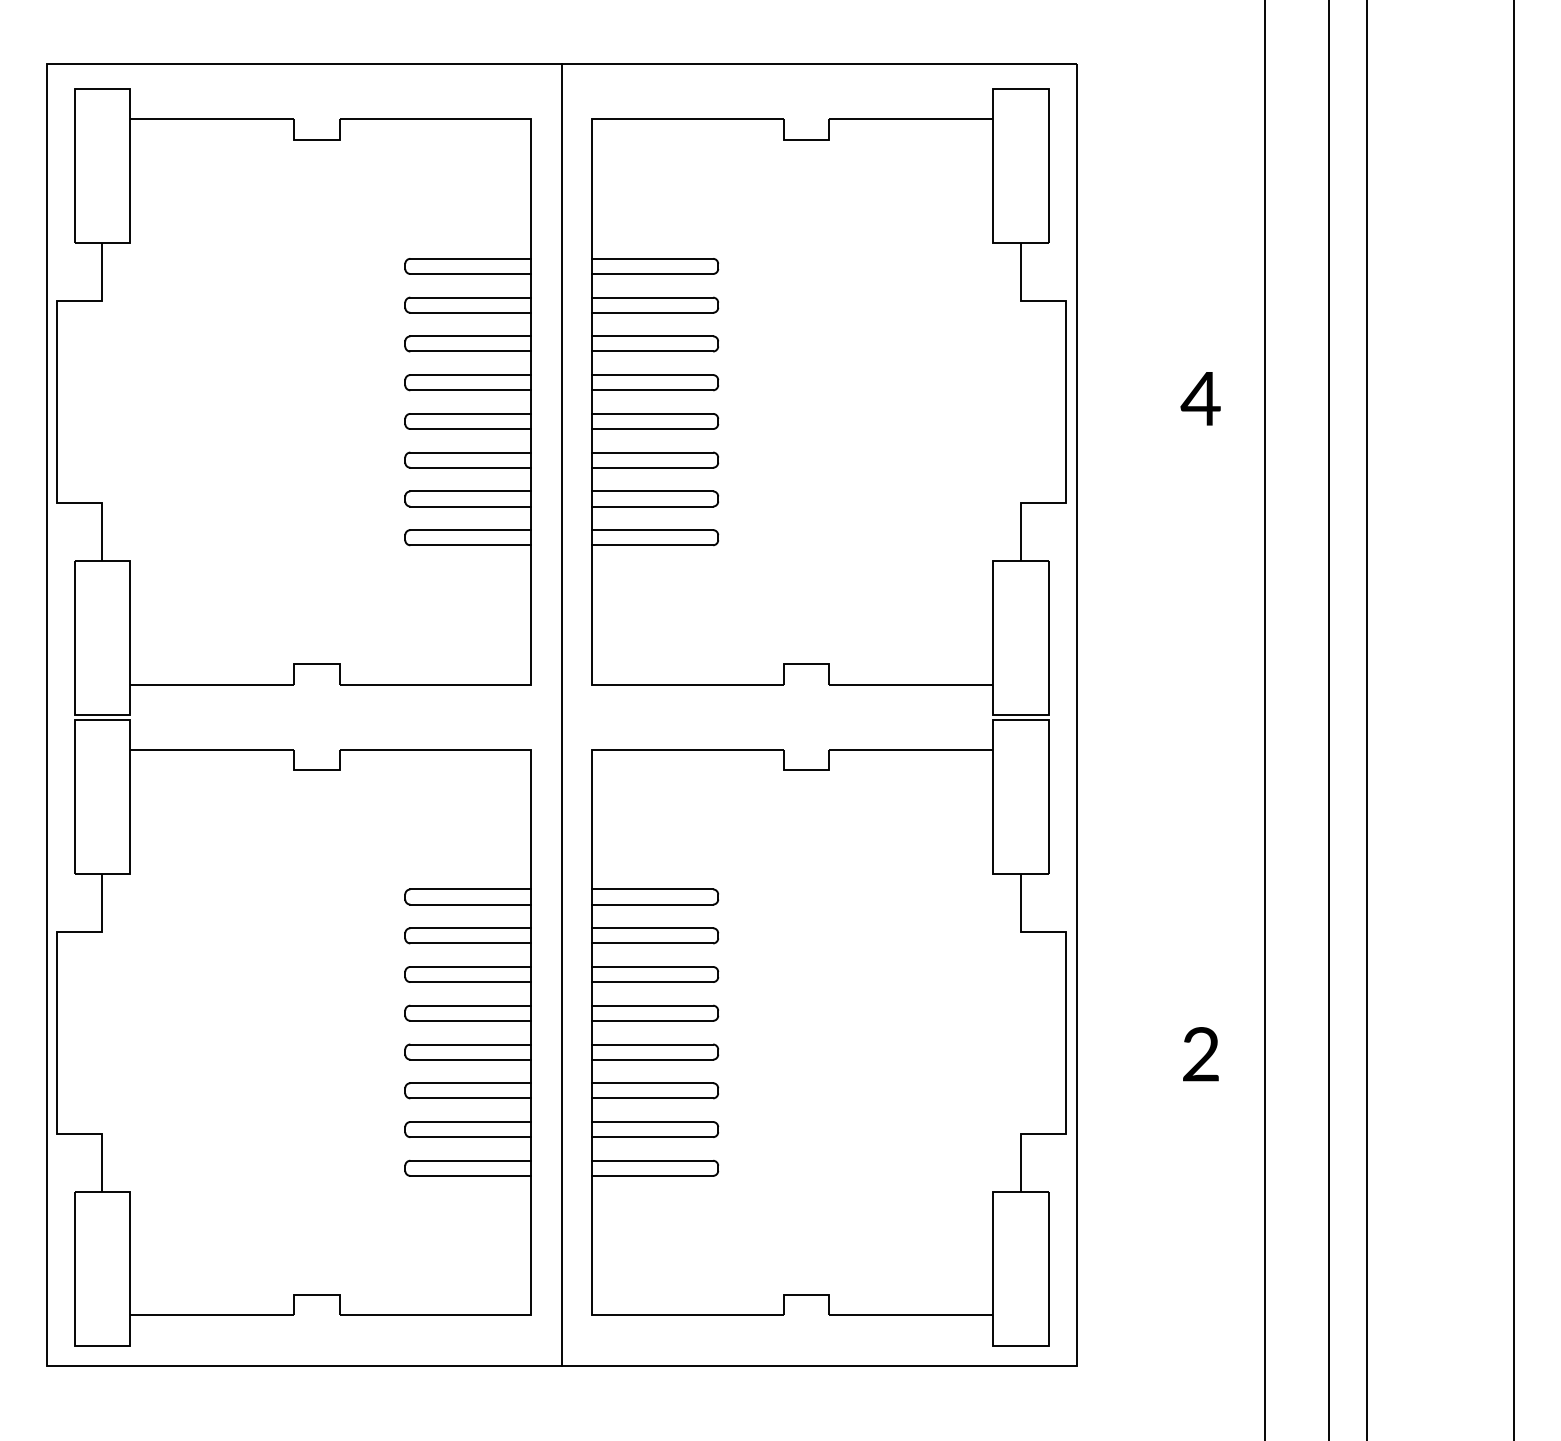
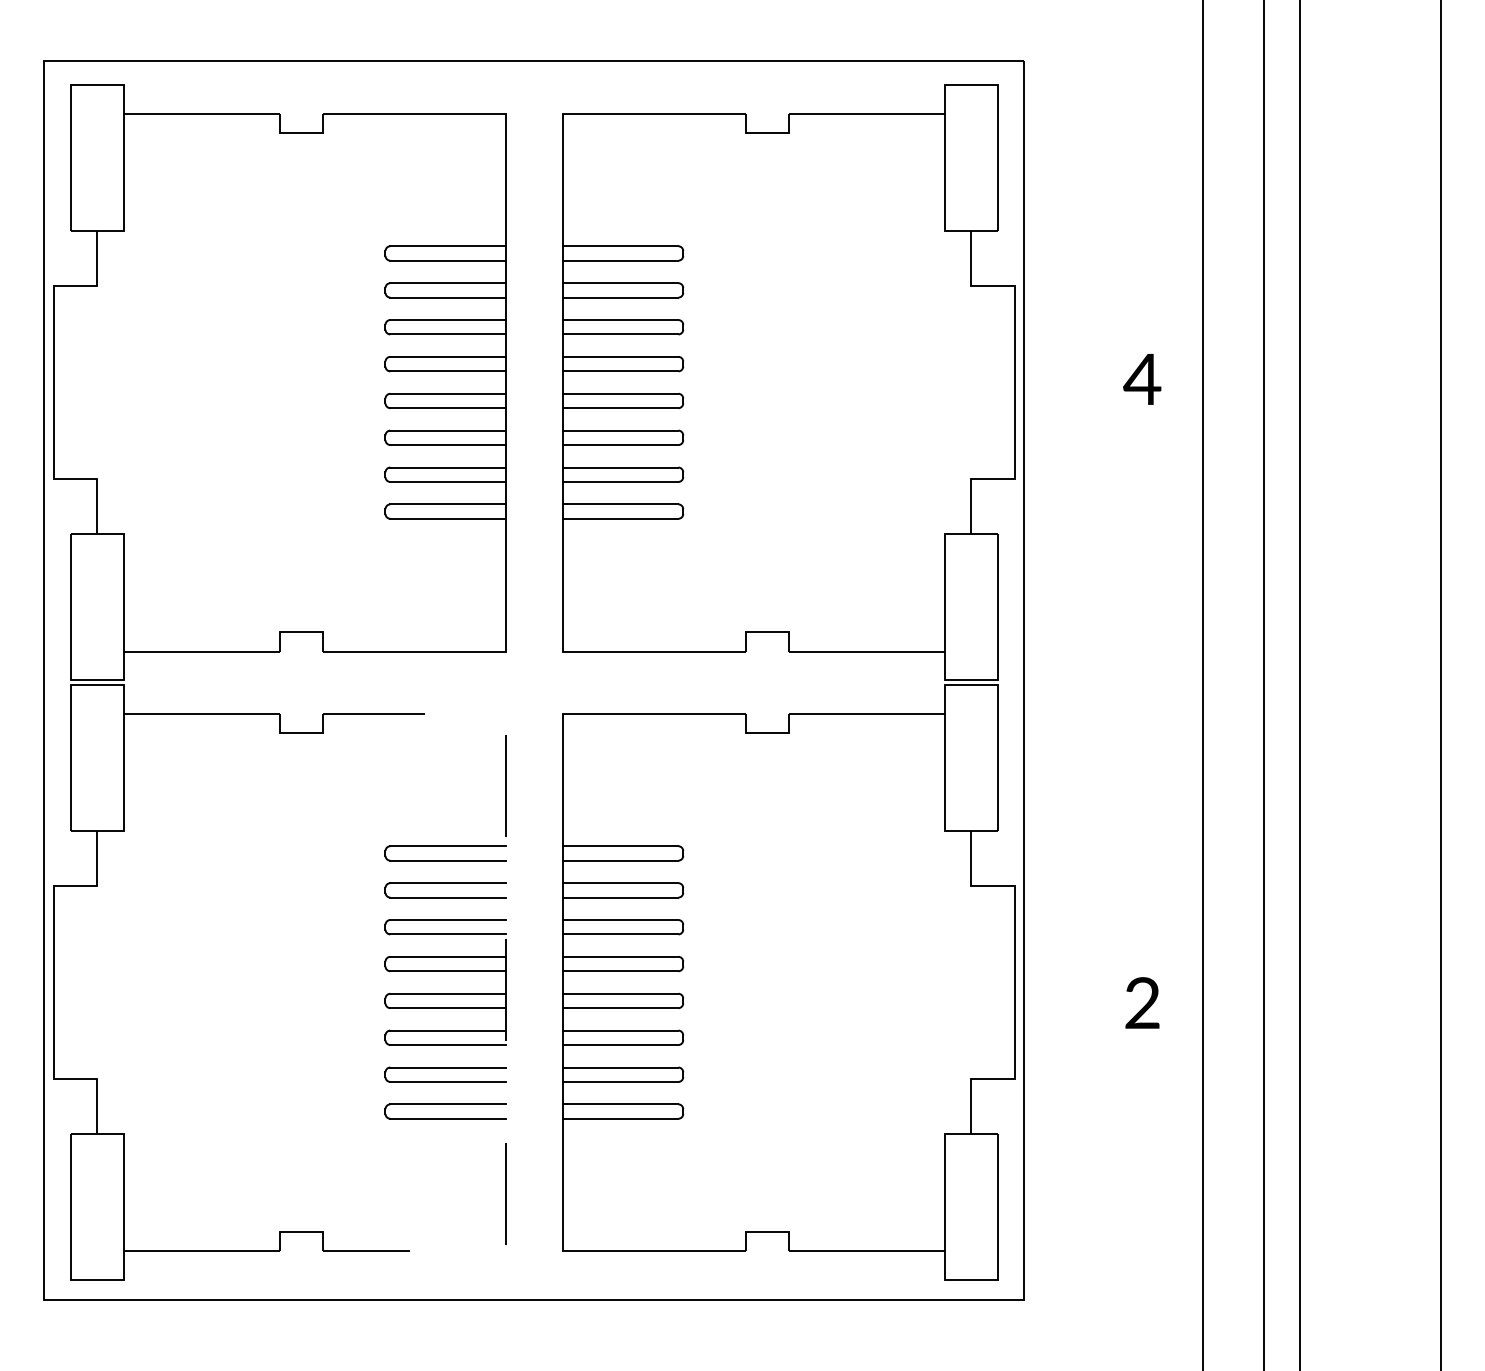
line: (561, 714) -> (534, 679), removed
line: (531, 1032) -> (505, 982), solid -> dashed

